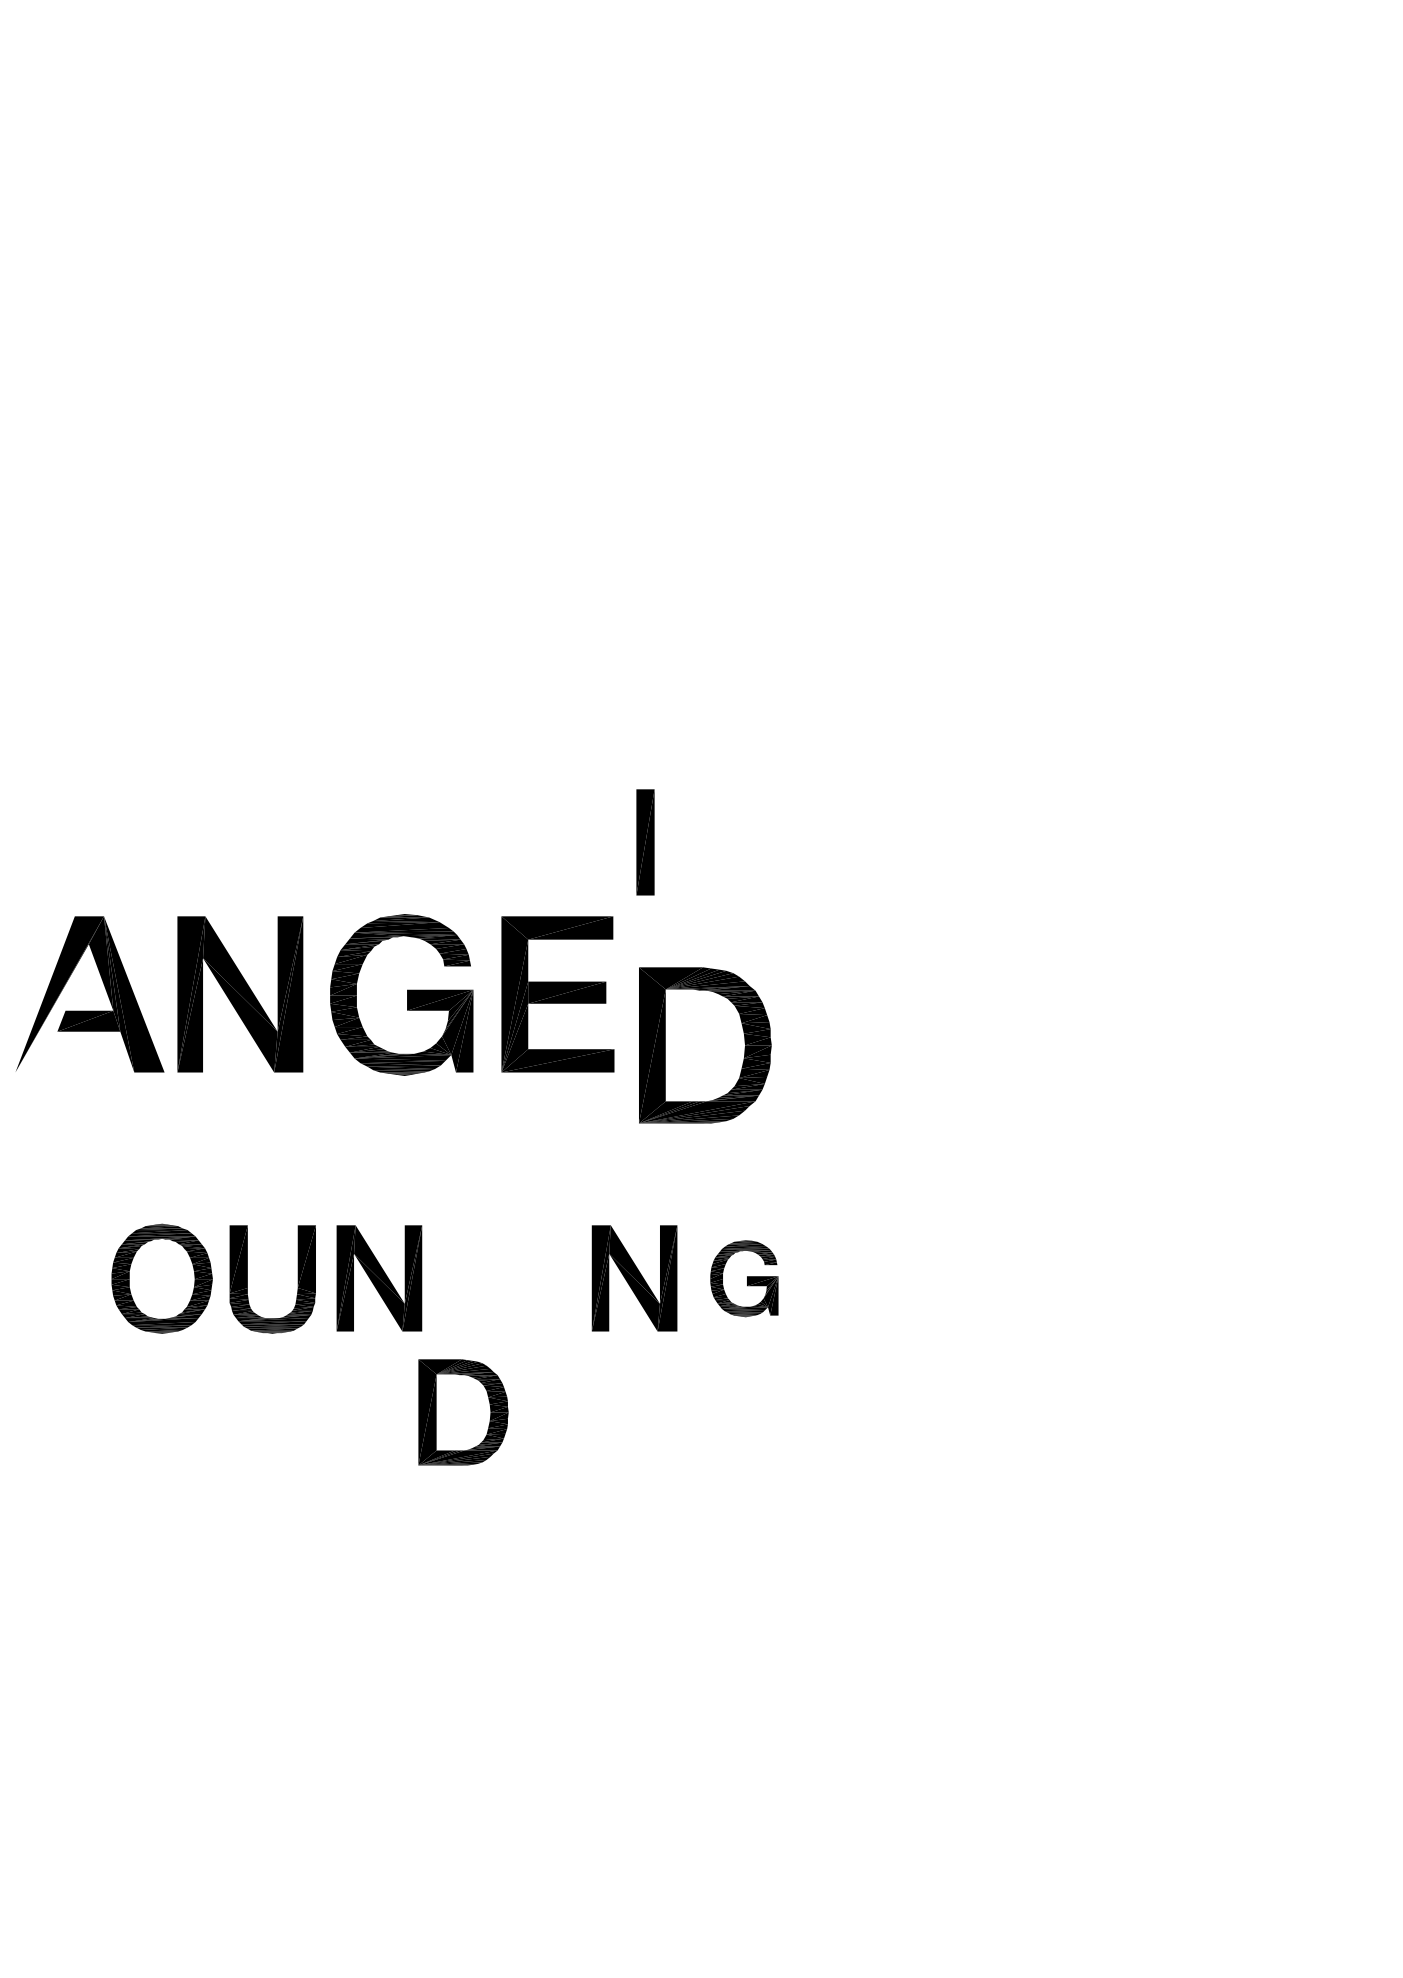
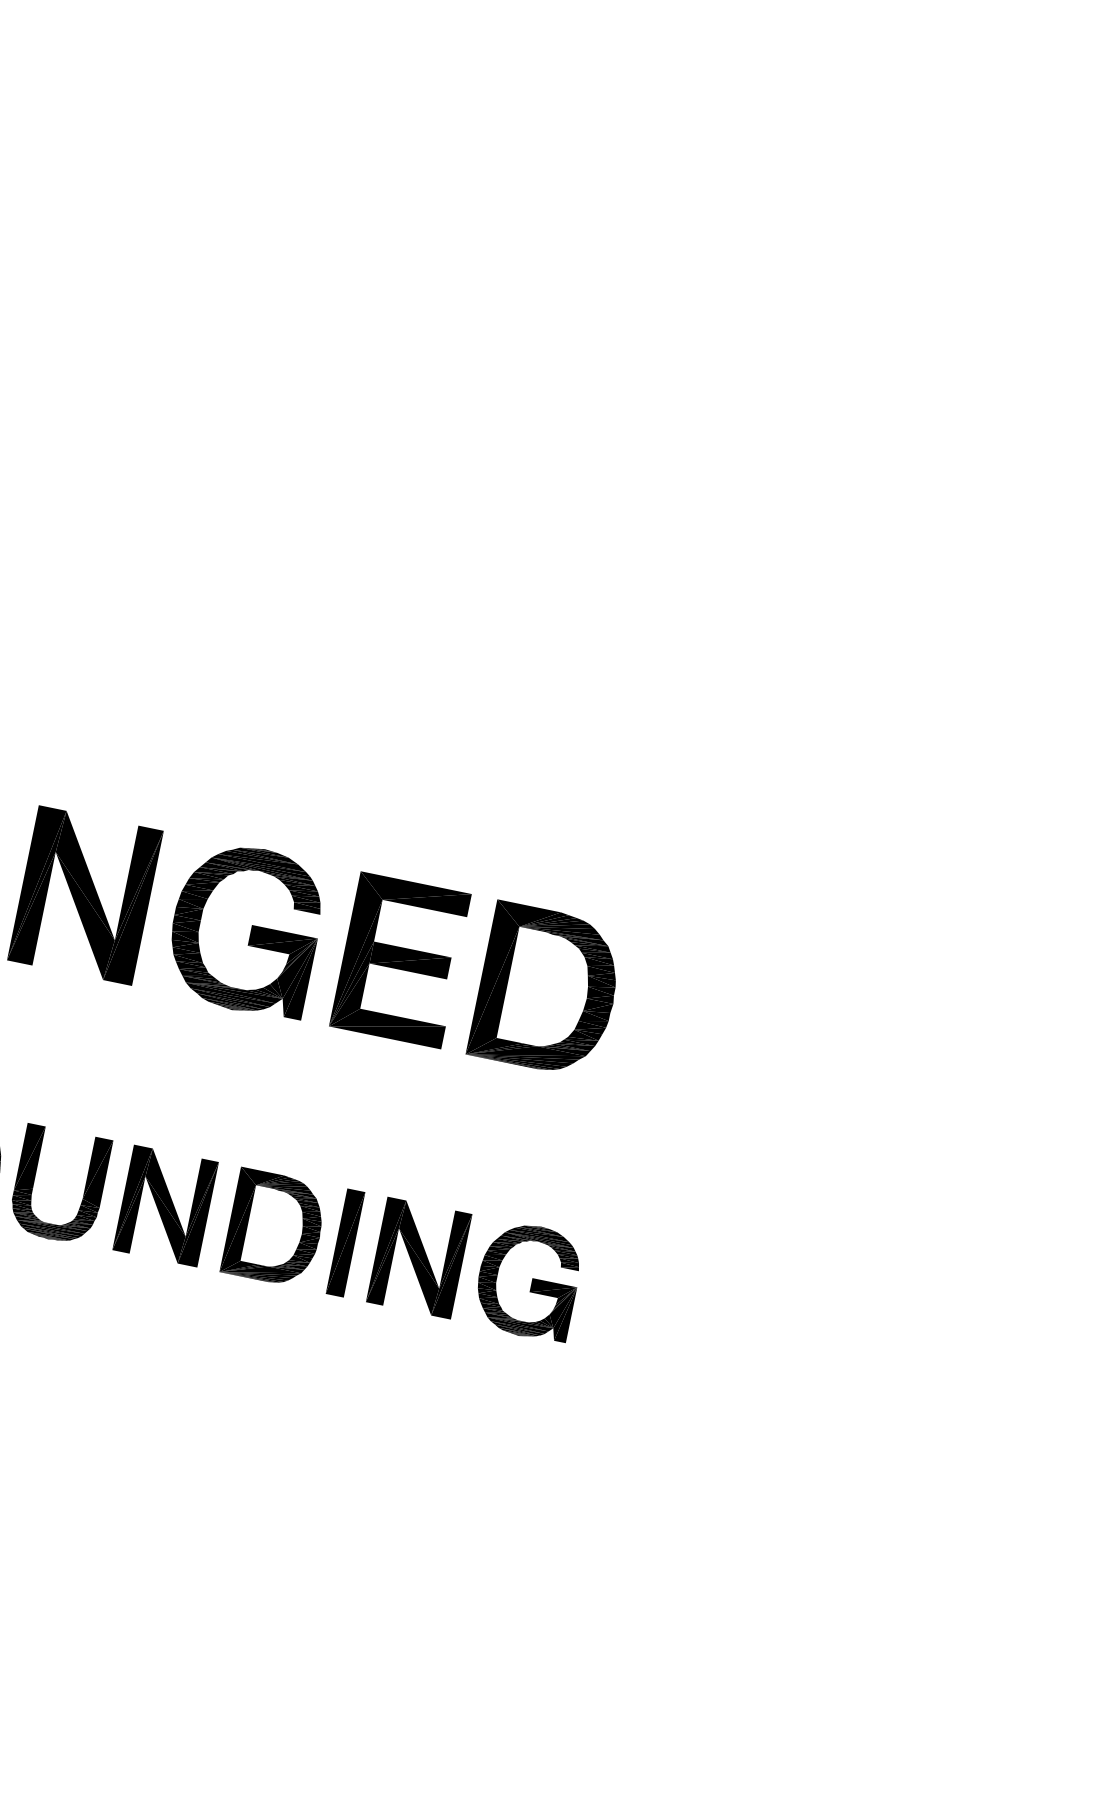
part: (645, 842) -> (345, 1243), moved
part: (705, 1045) -> (547, 990), moved
part: (744, 1278) -> (528, 1280), size x1.43
part: (463, 1412) -> (275, 1228), moved

